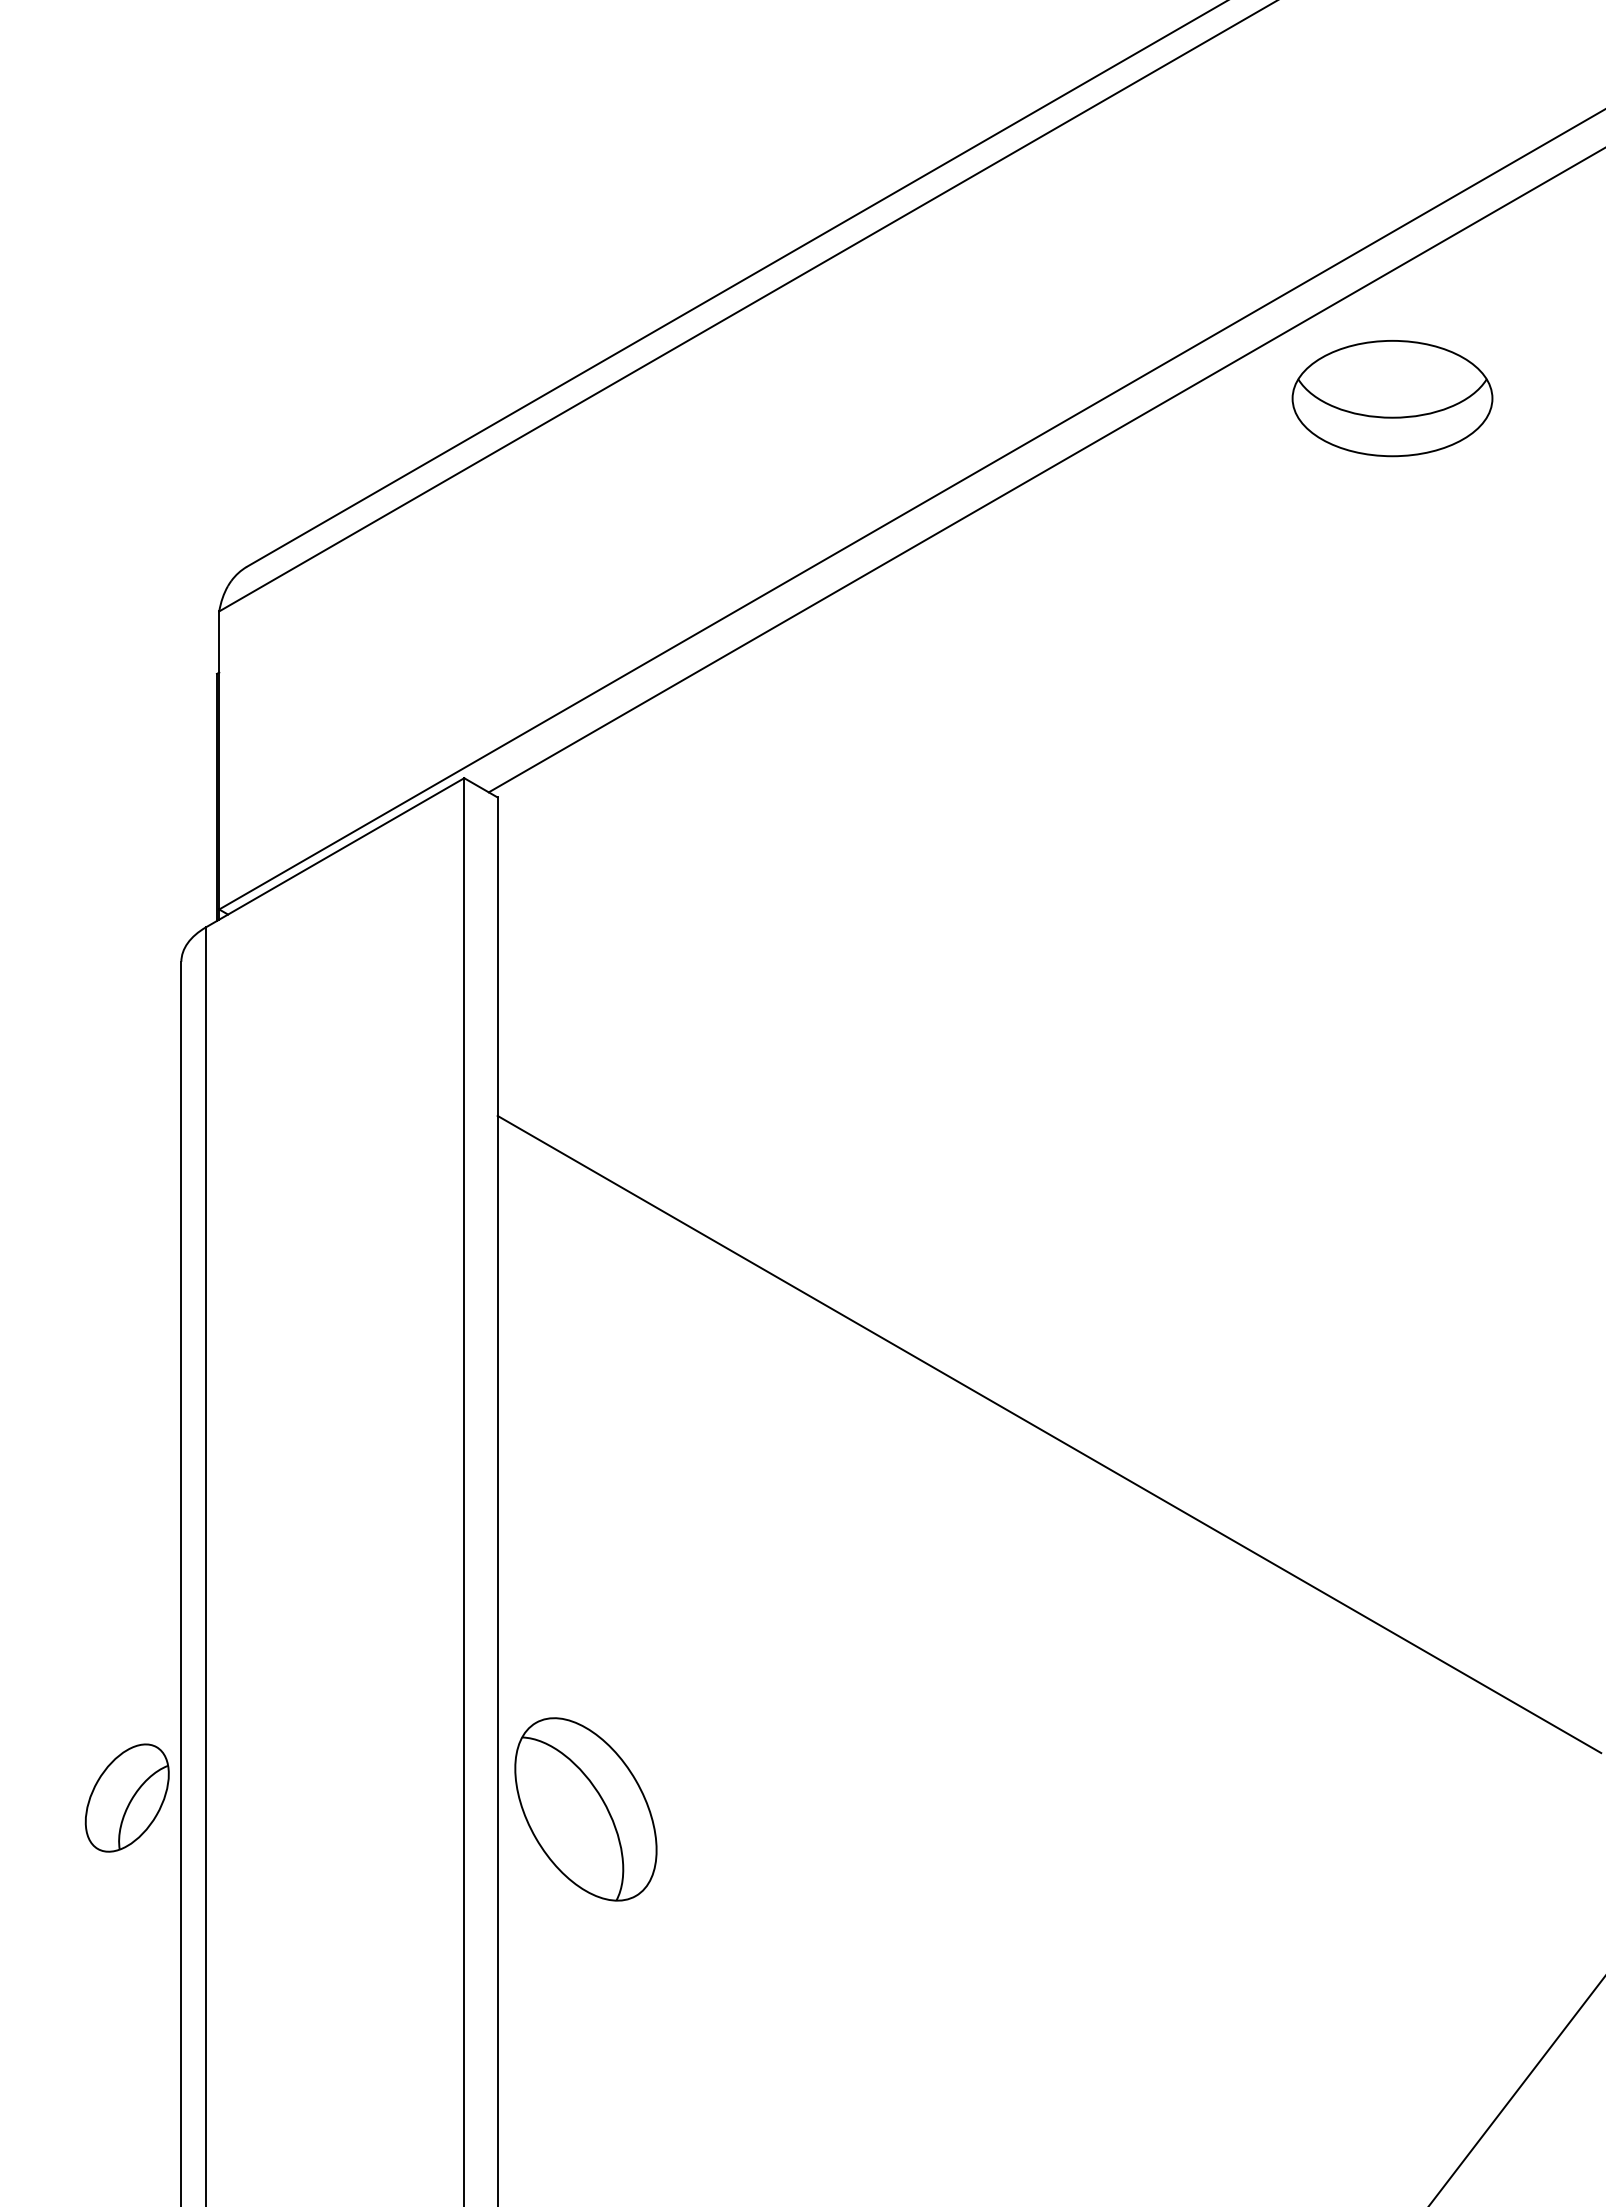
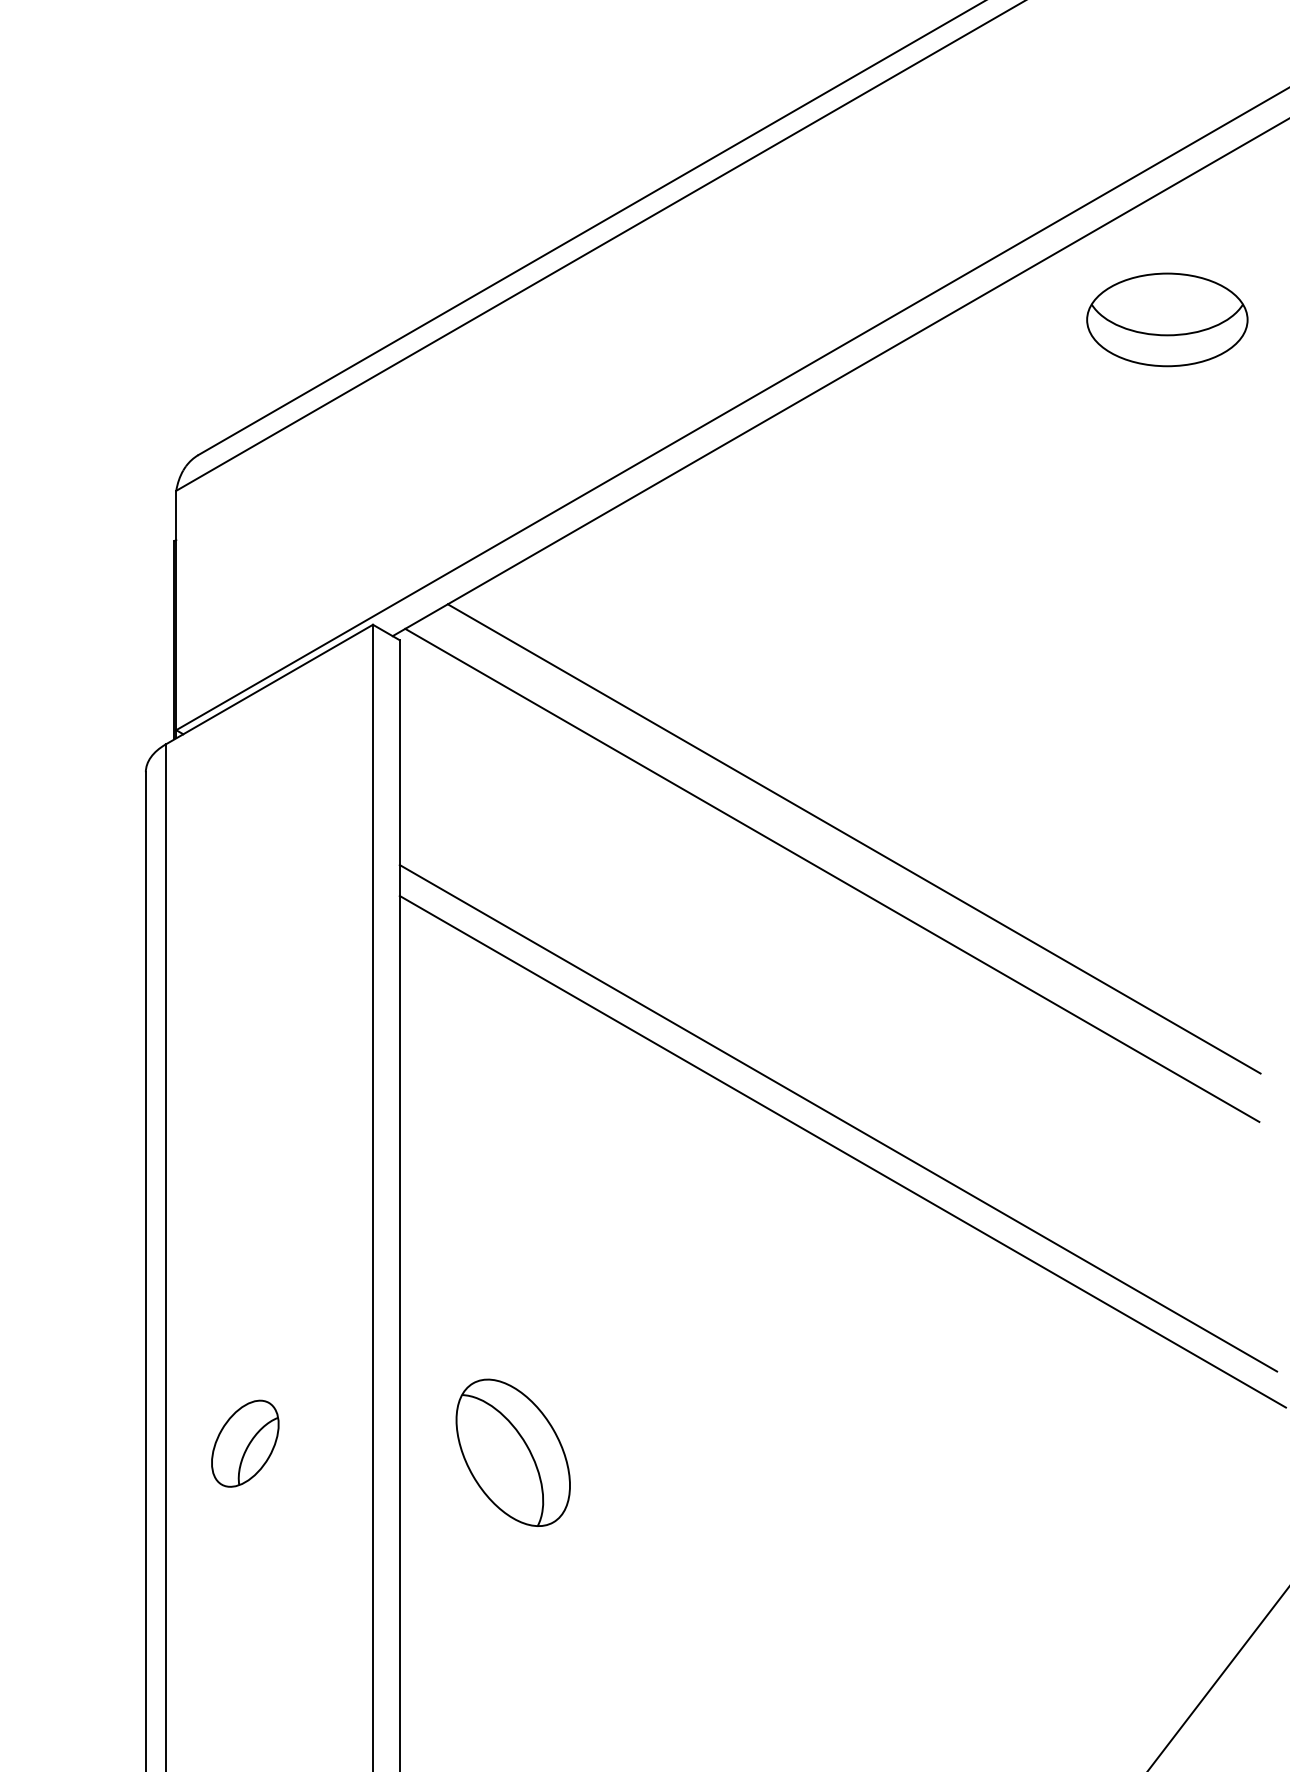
part: (1392, 398) -> (1167, 319), moved
line: (1063, 1044) -> (854, 838), added
line: (1036, 1090) -> (832, 875), added
line: (1043, 1392) -> (838, 1118), added
part: (126, 1797) -> (244, 1443), moved
part: (585, 1809) -> (512, 1452), moved

